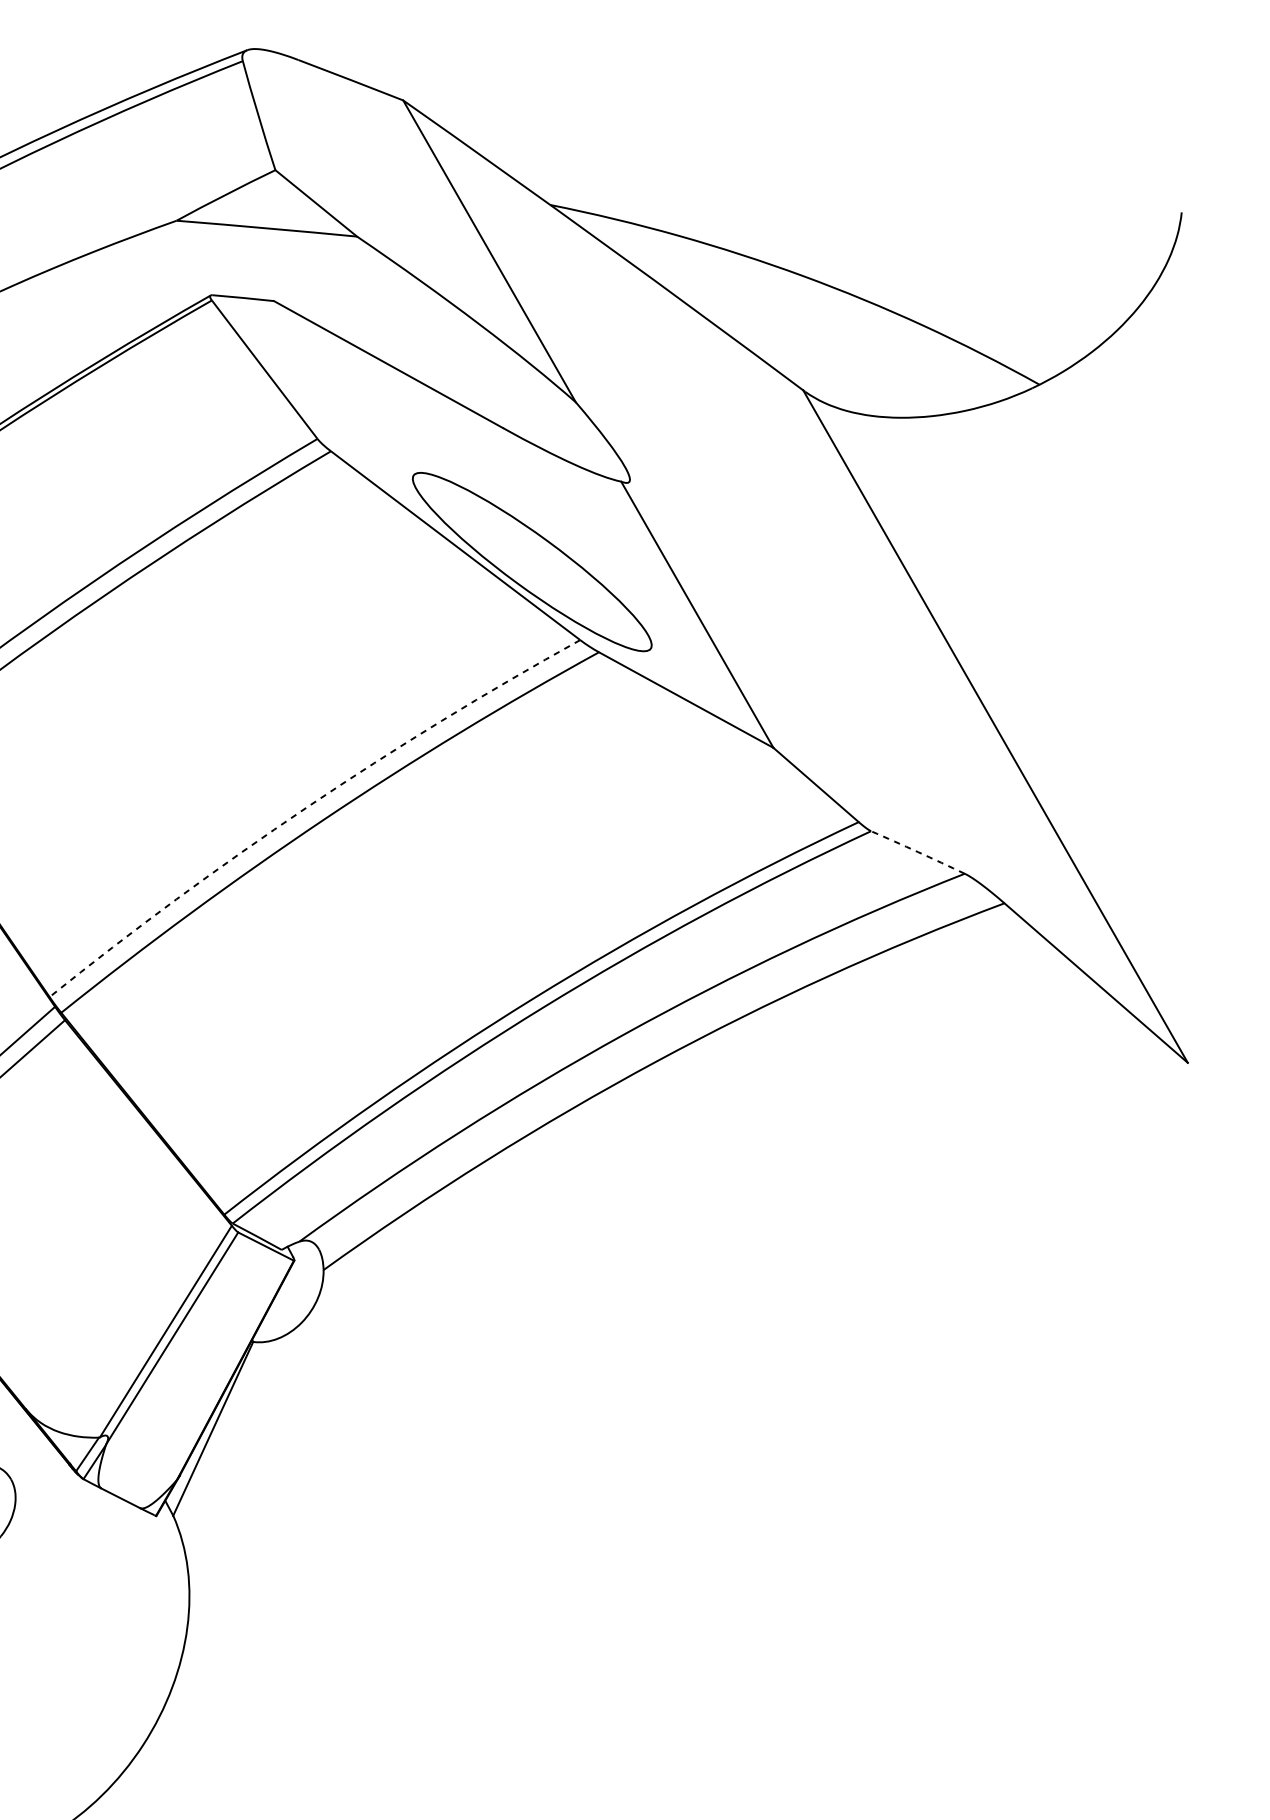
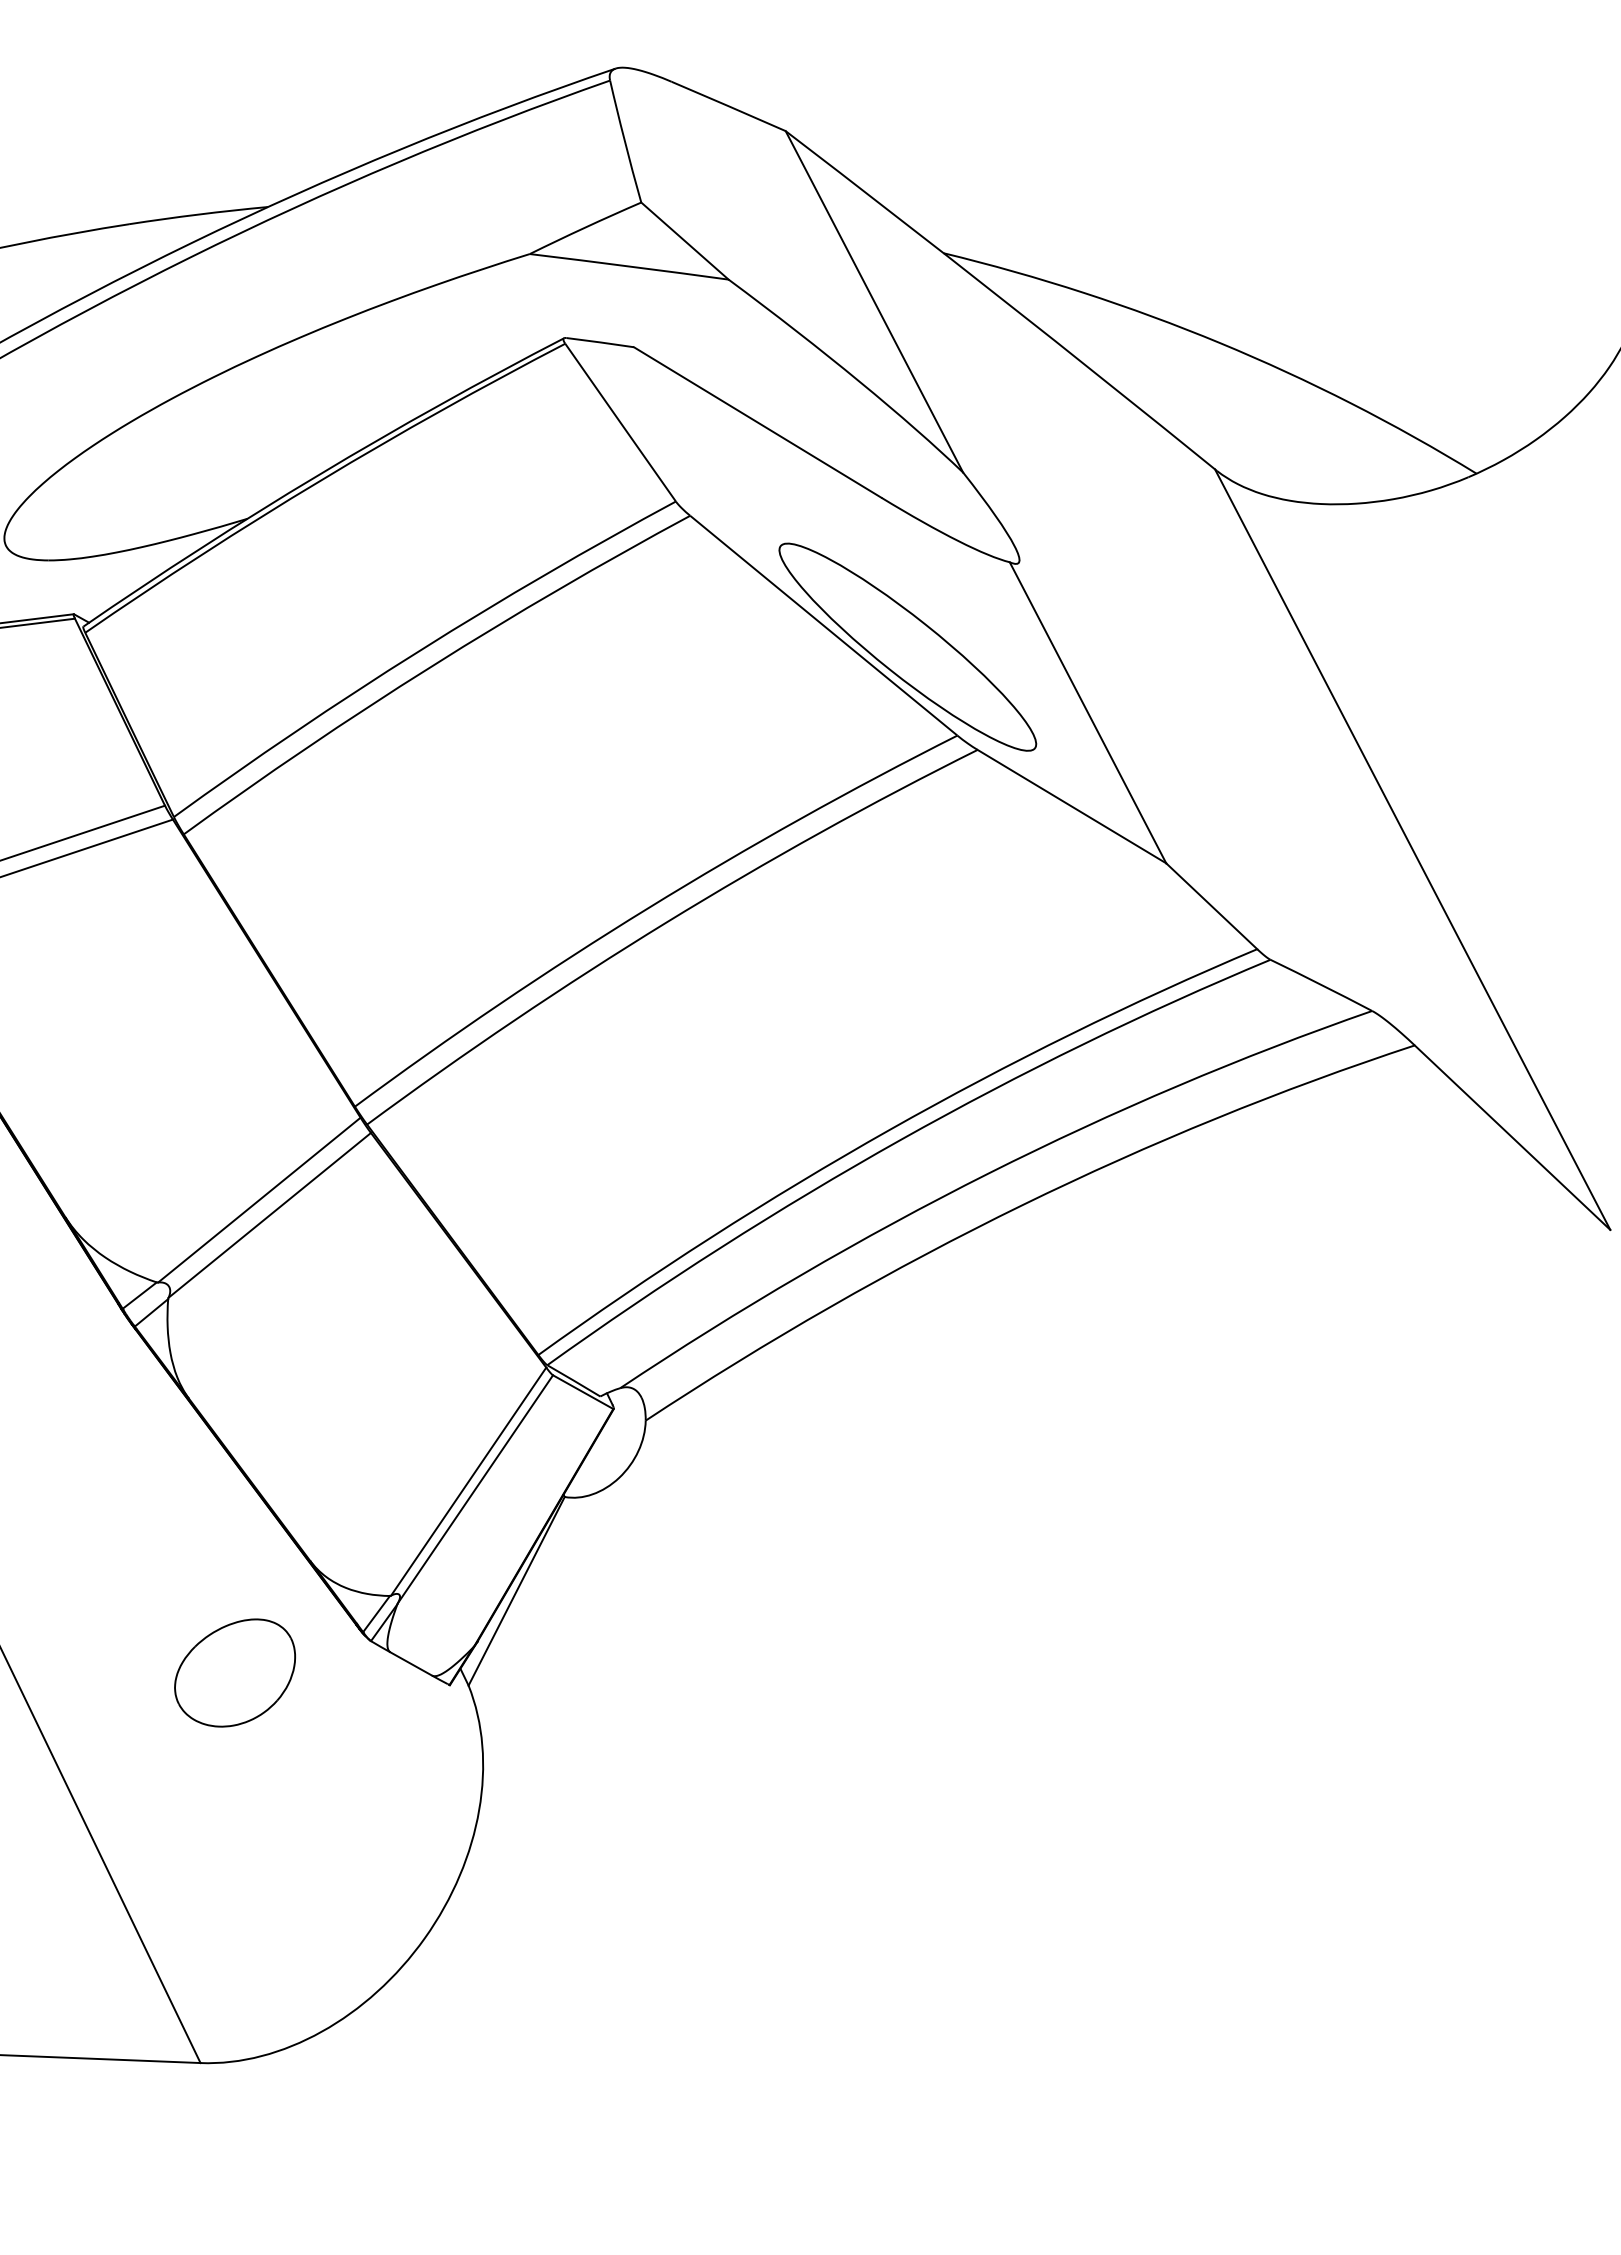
arc: (307, 807) -> (648, 908), dashed -> solid
arc: (918, 852) -> (1321, 985), dashed -> solid

